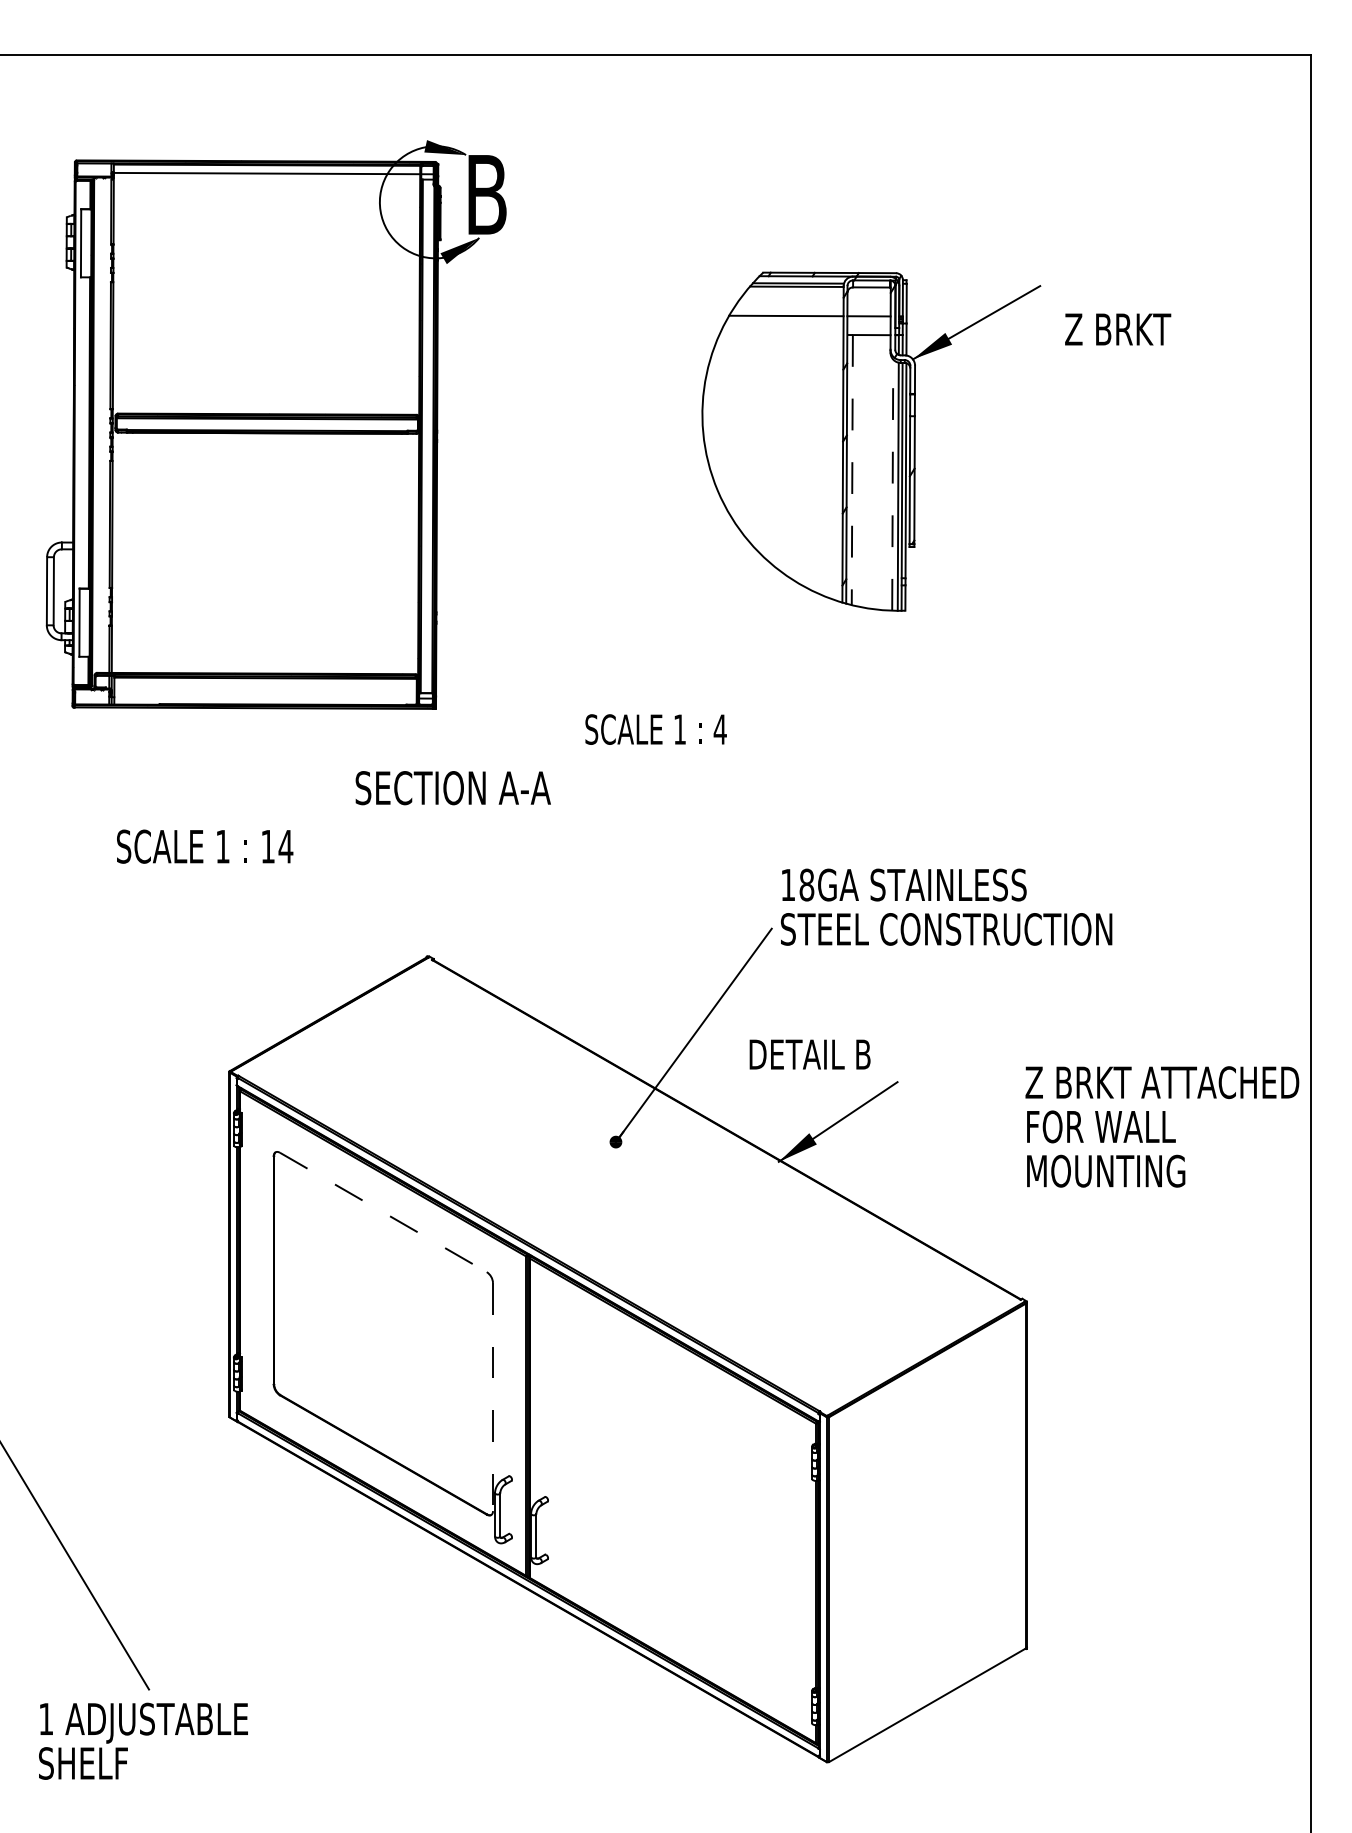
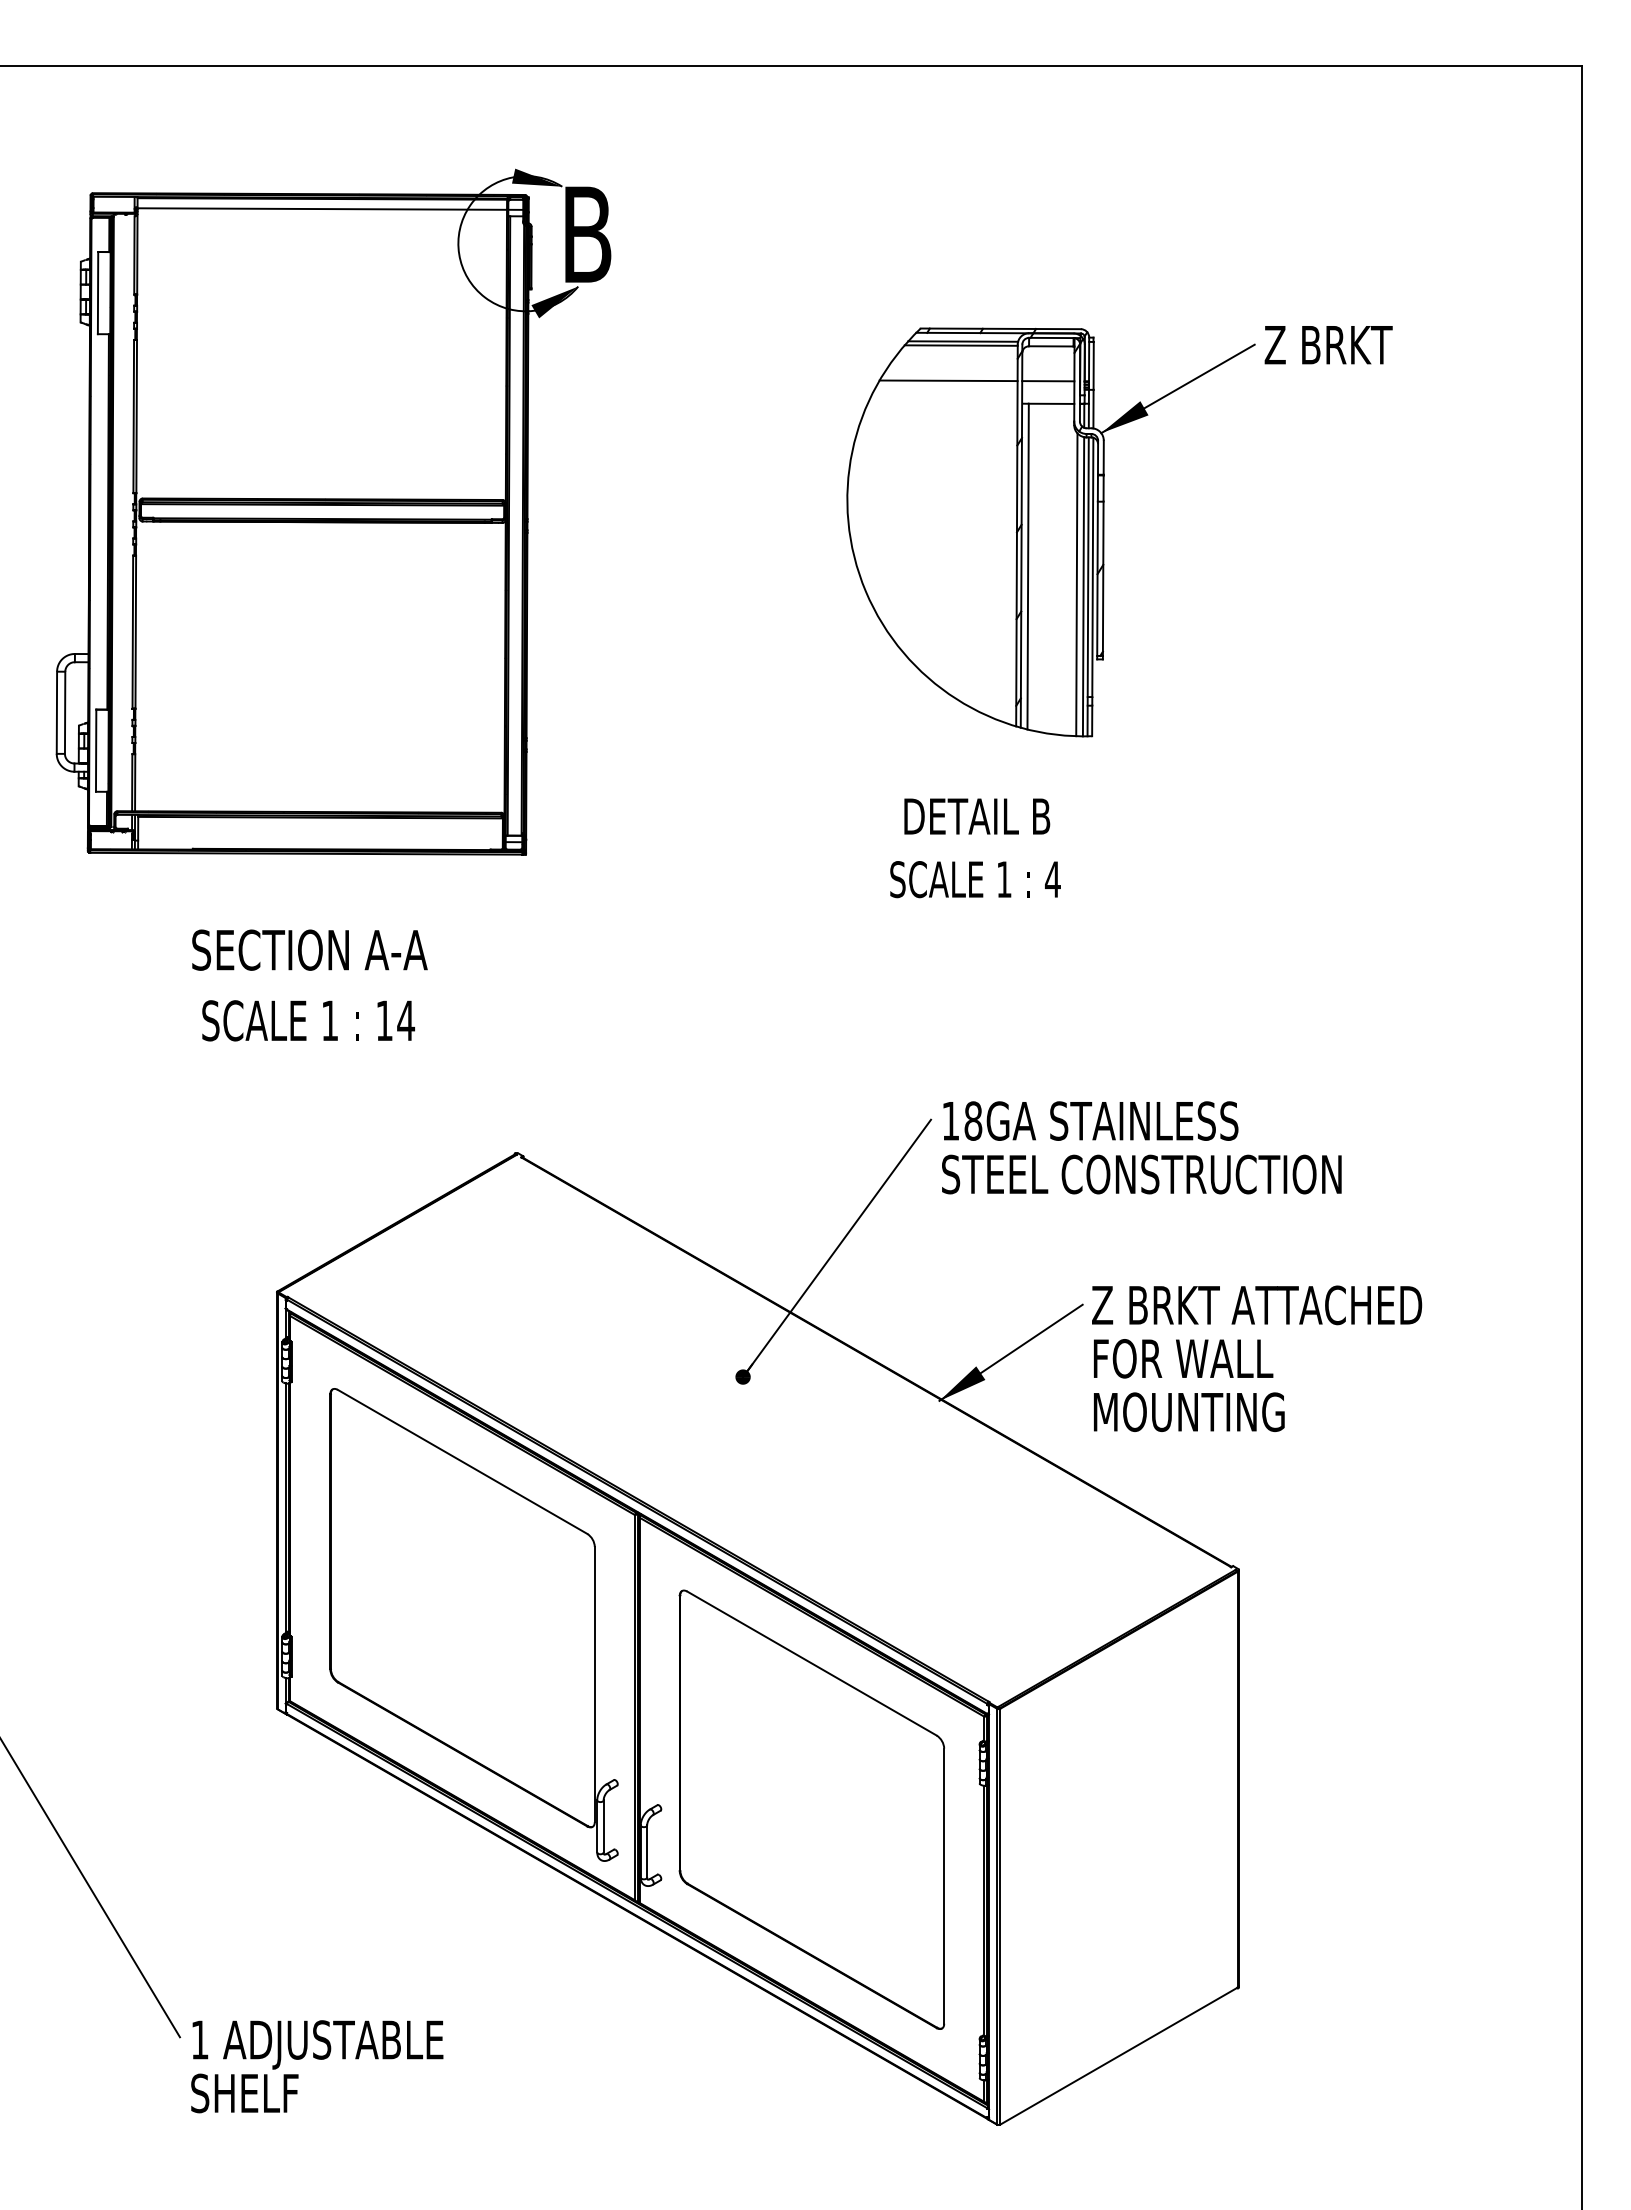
text: (1117, 329) -> (1328, 345), moved
line: (852, 469) -> (1028, 566), dashed -> solid
line: (892, 484) -> (1076, 584), dashed -> solid
text: (656, 729) -> (975, 879), moved
text: (452, 787) -> (309, 949), moved
text: (205, 846) -> (308, 1020), moved
text: (946, 906) -> (1141, 1147), moved
text: (810, 1054) -> (977, 816), moved
text: (1162, 1126) -> (1257, 1358), moved
line: (383, 1212) -> (462, 1461), dashed -> solid
line: (492, 1397) -> (594, 1684), dashed -> solid
part: (672, 1500) -> (811, 1809), added
text: (143, 1741) -> (317, 2066), moved

